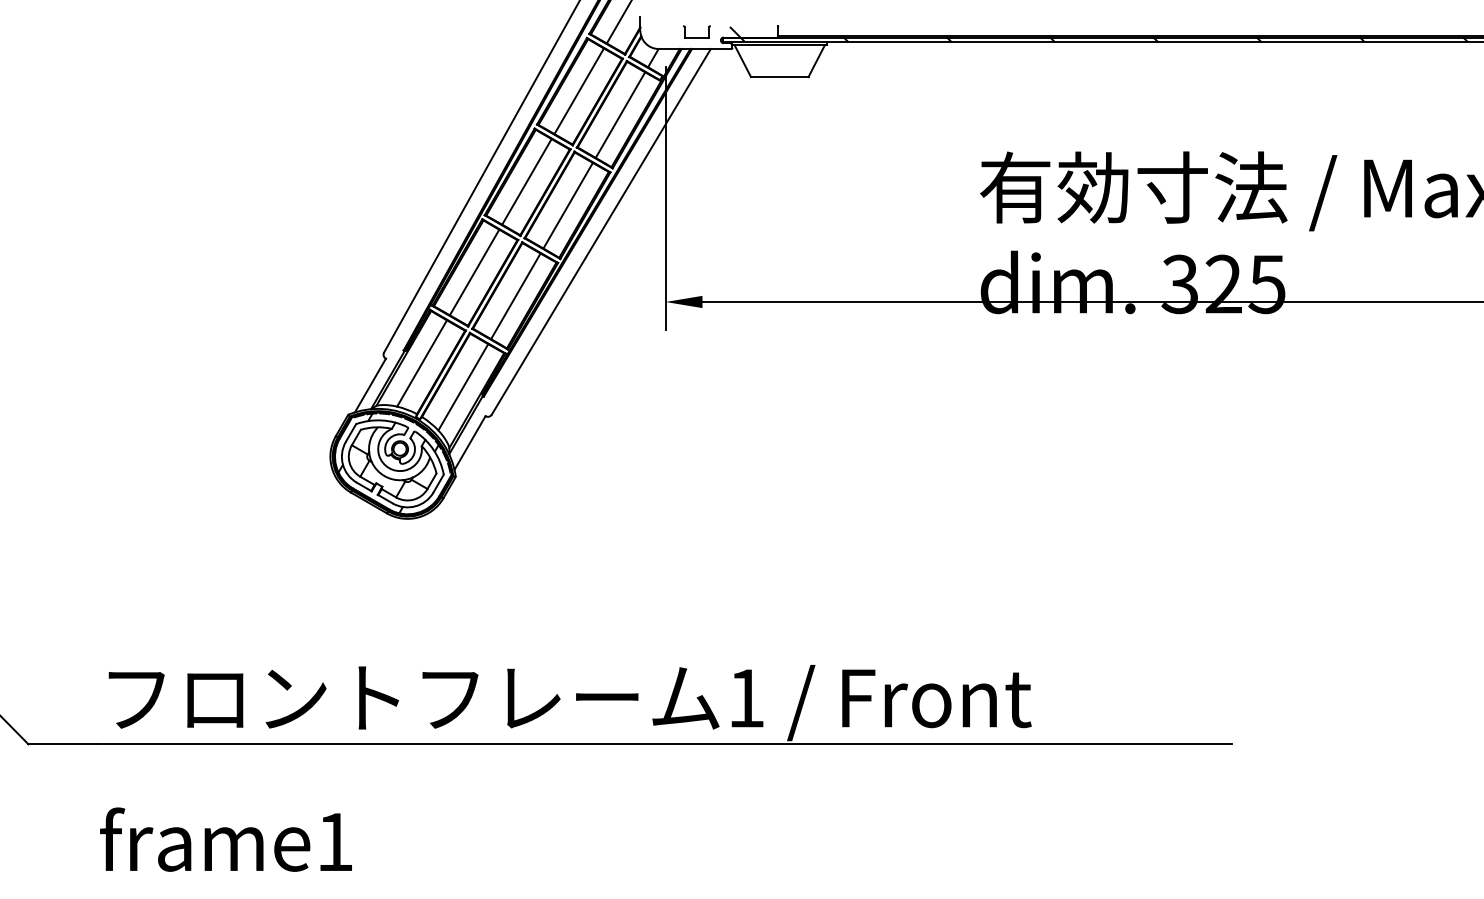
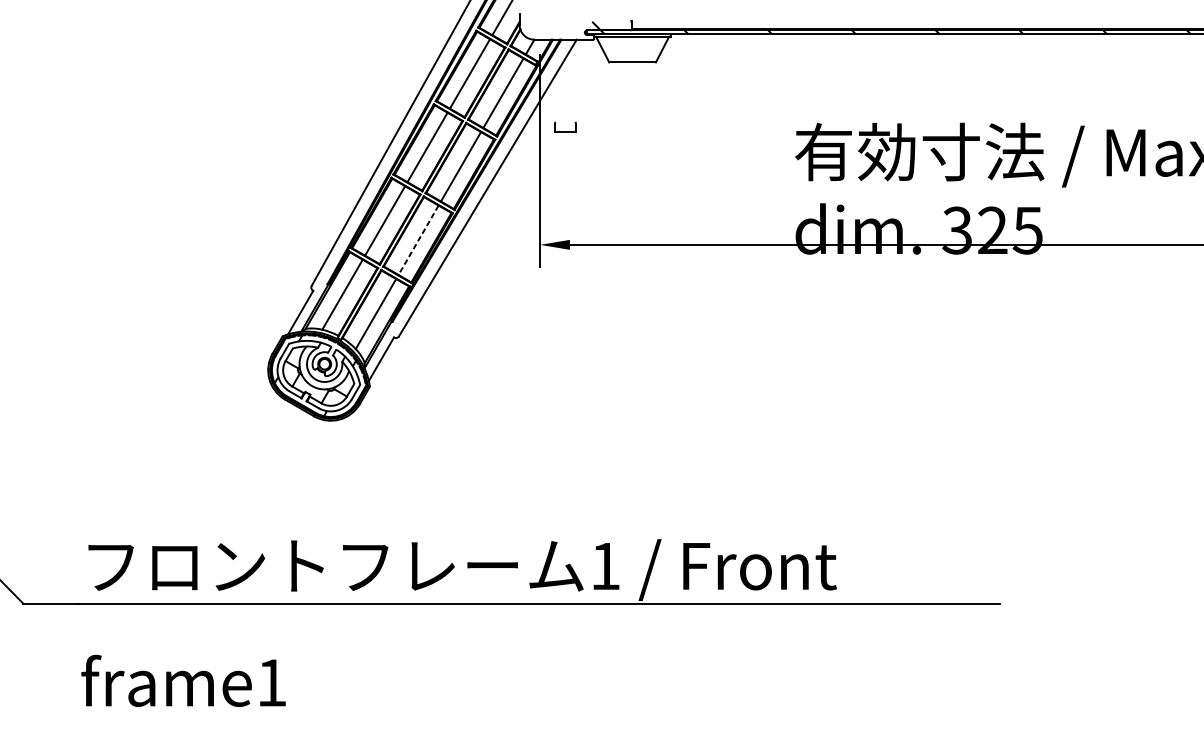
part: (696, 31) -> (565, 126), moved
line: (515, 296) -> (418, 240), solid -> dashed

